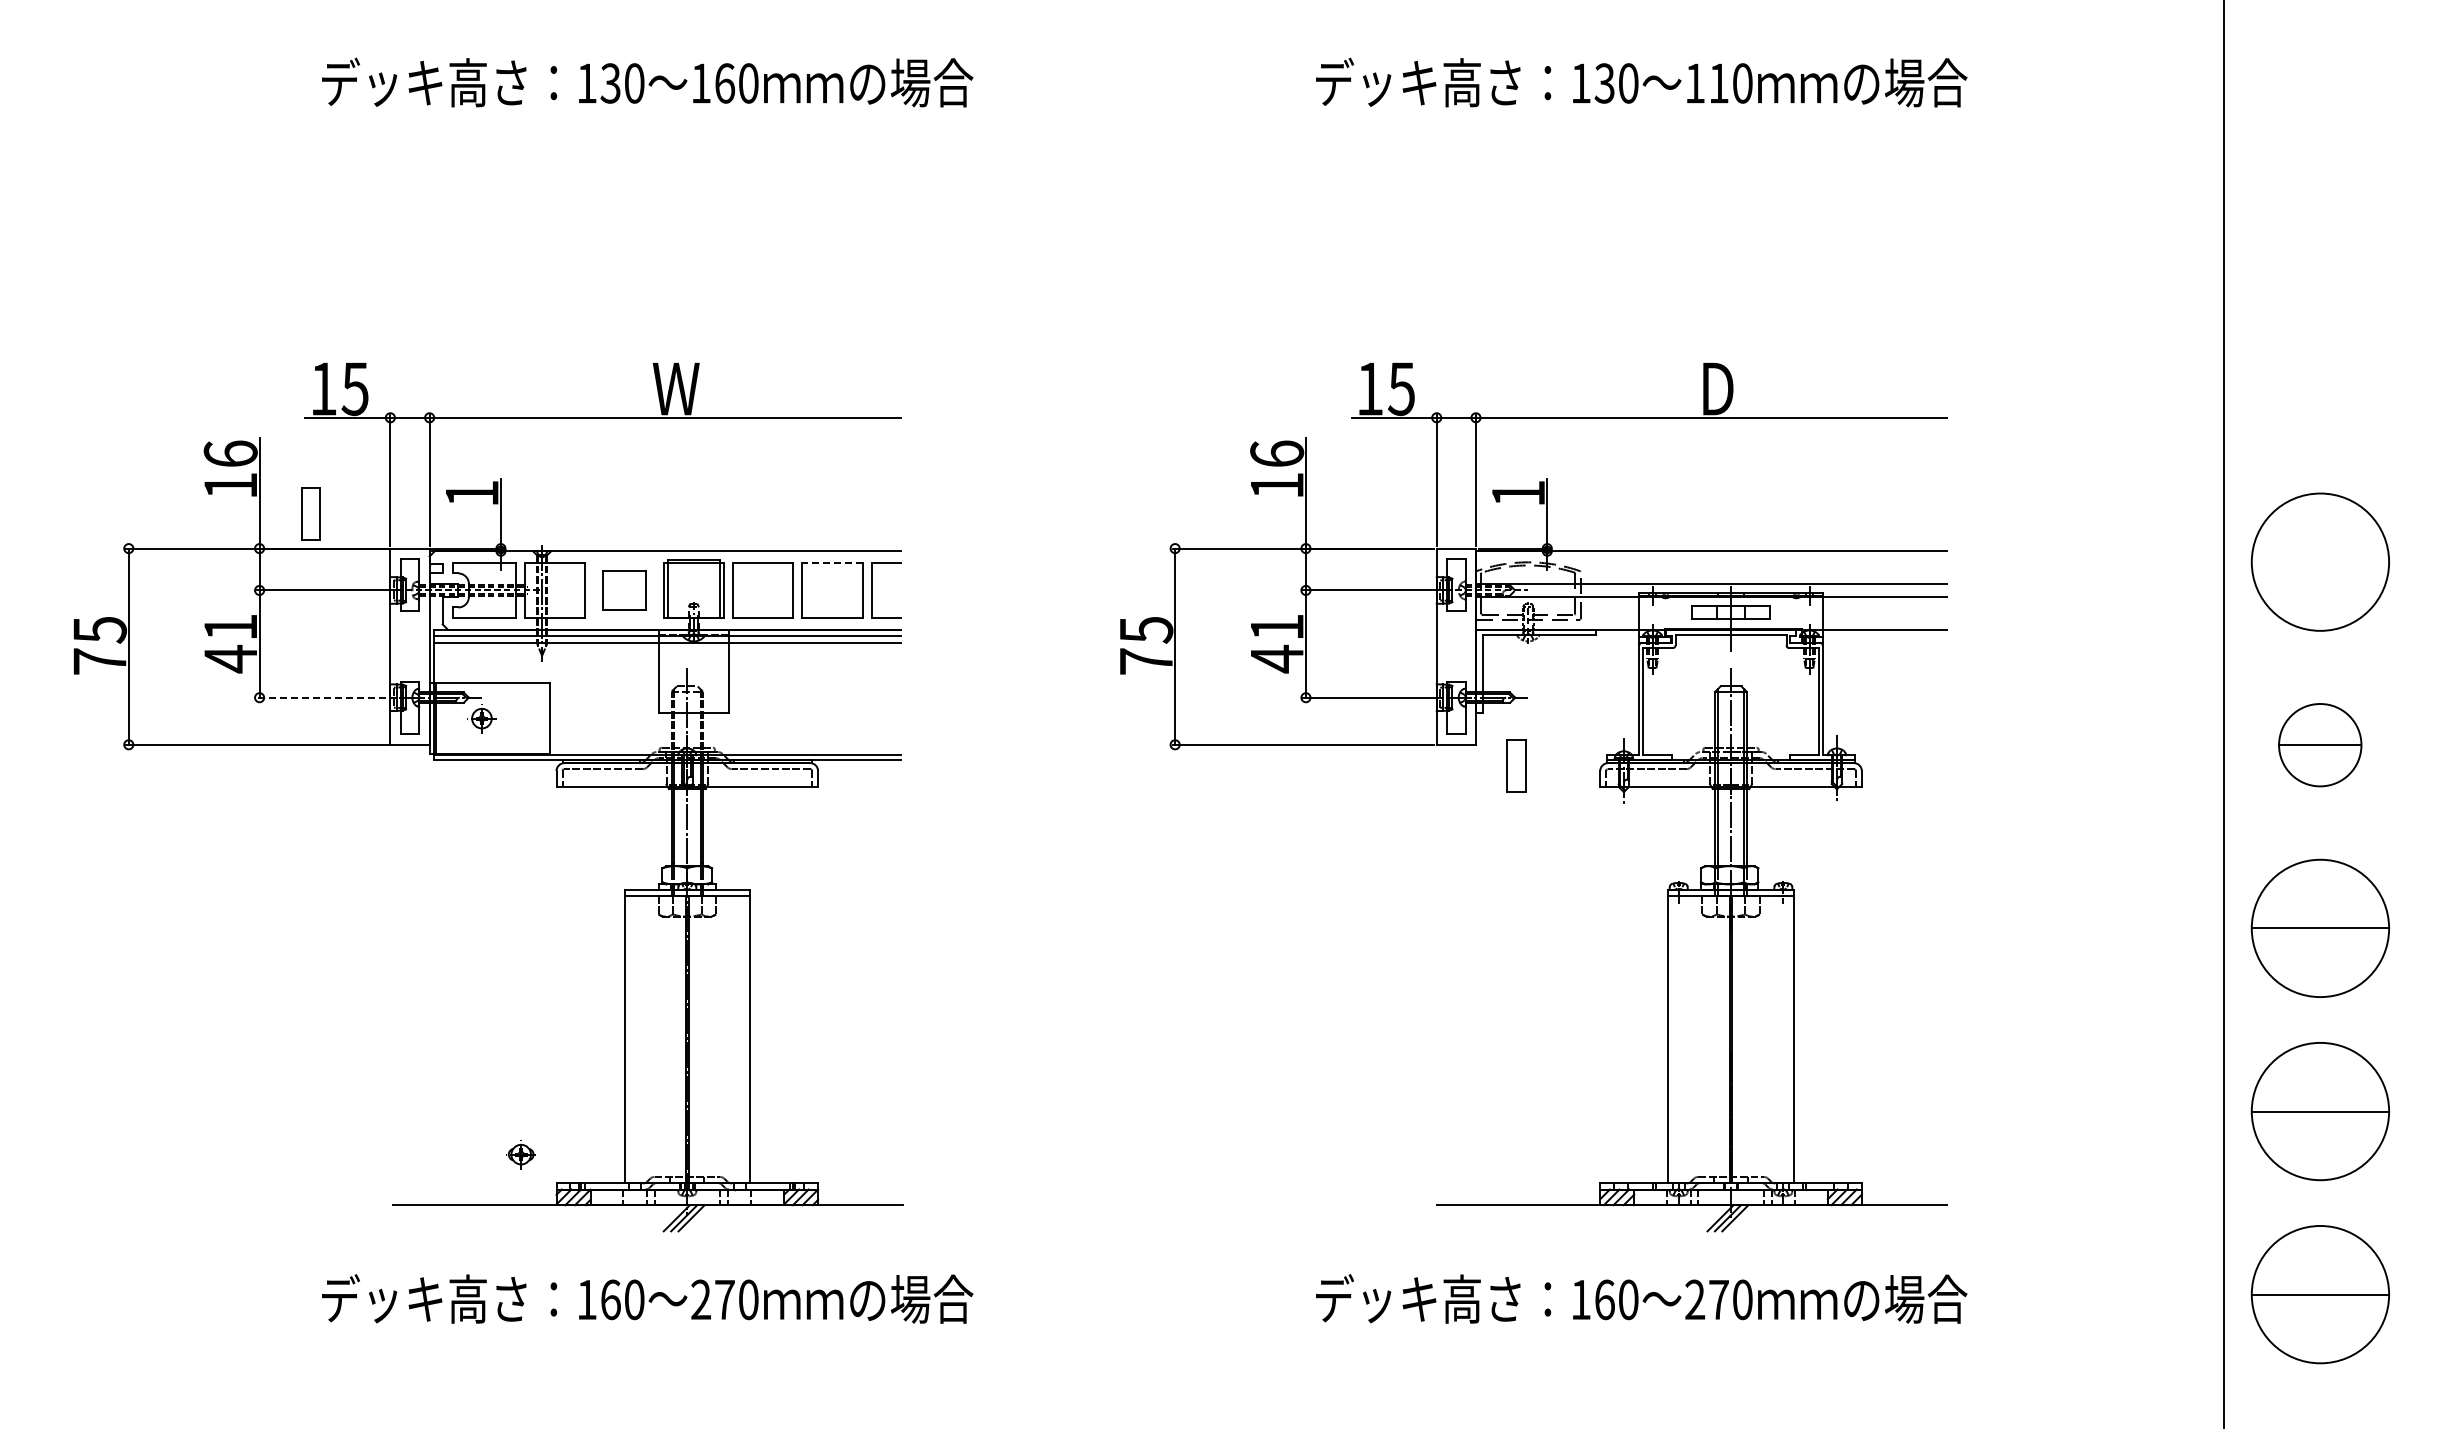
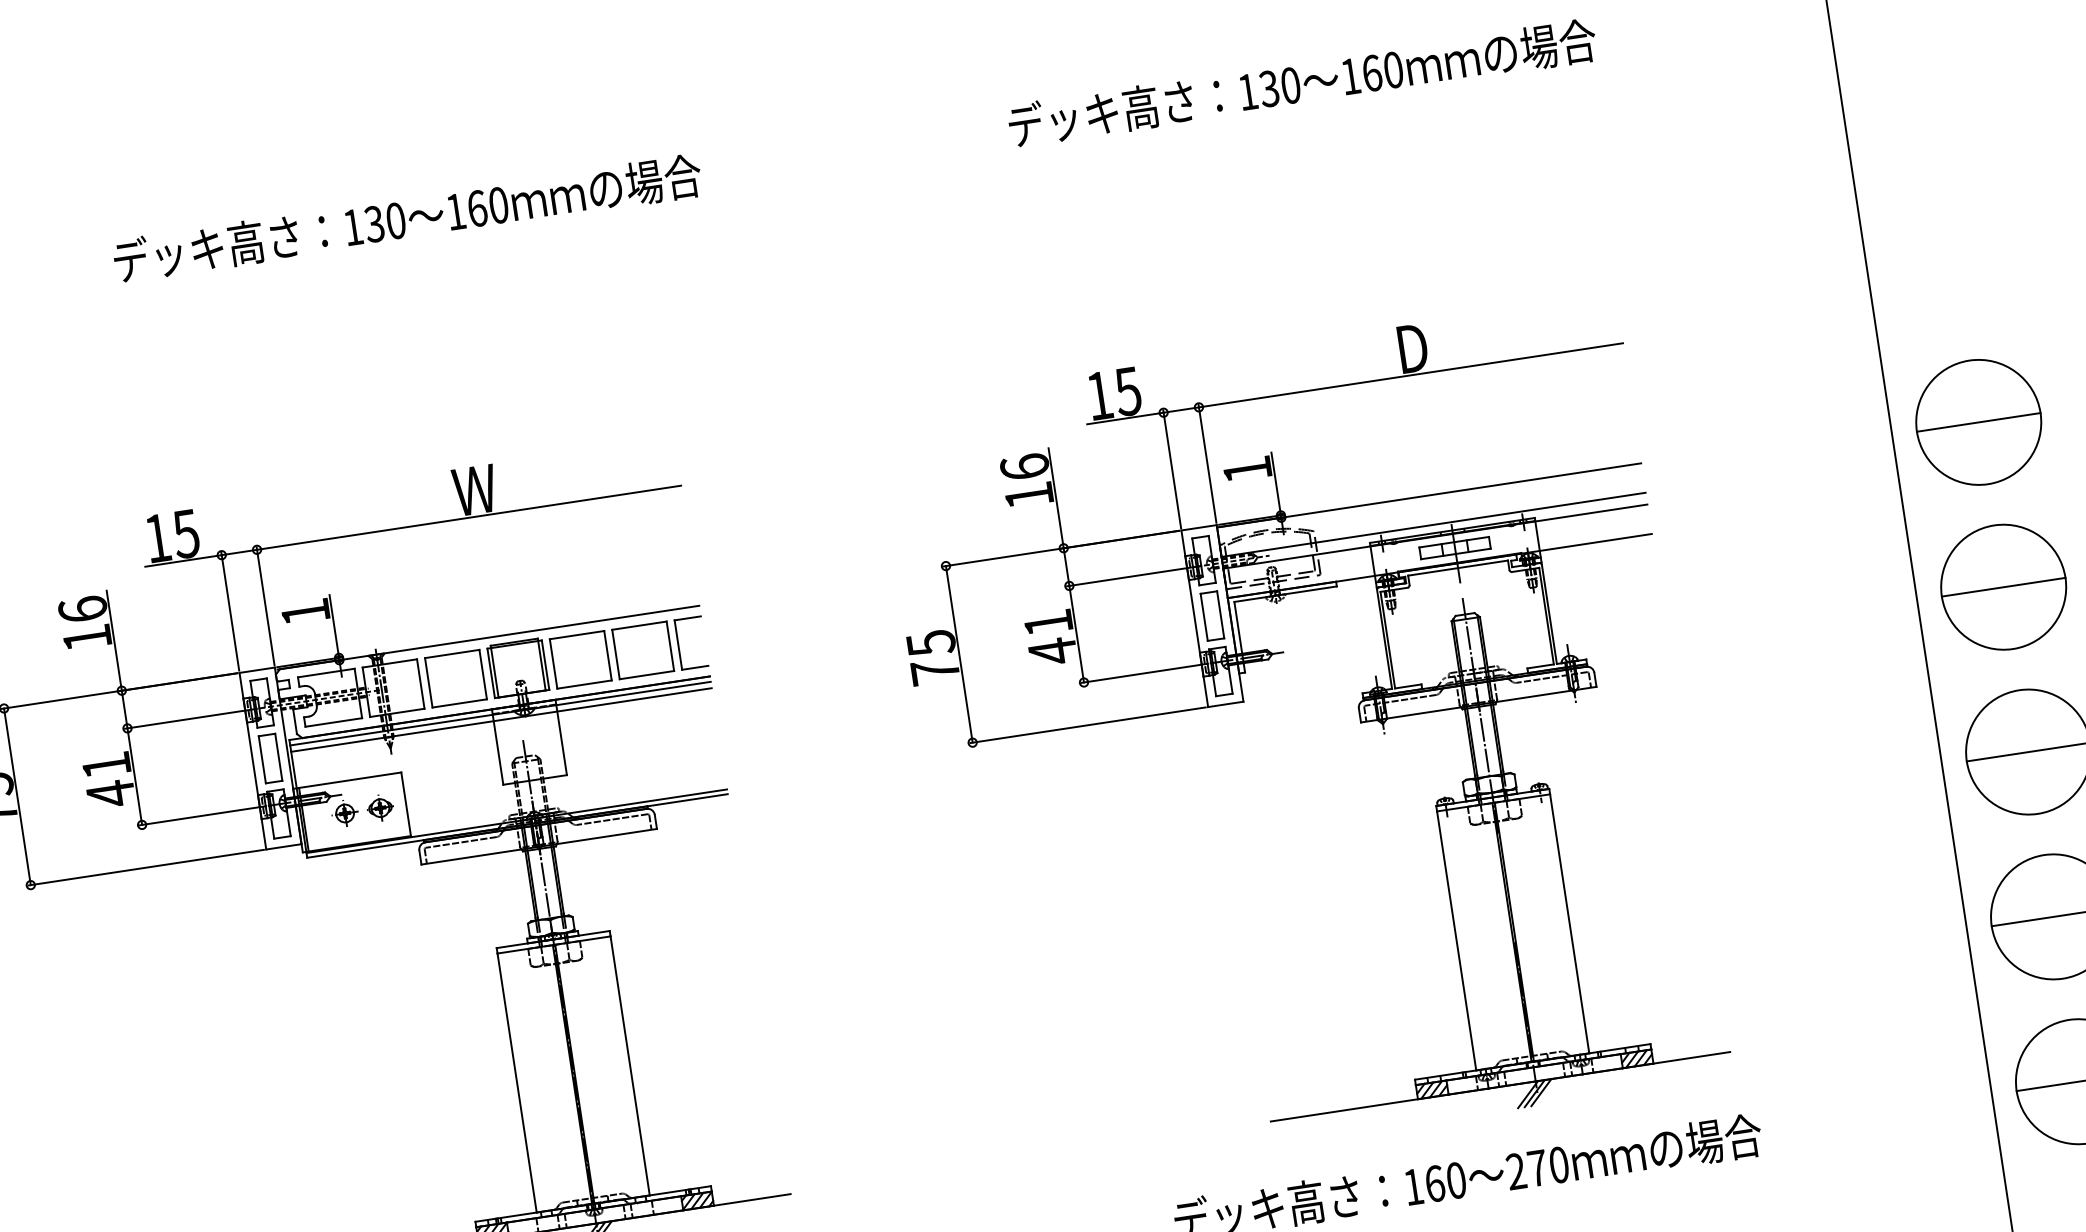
text: (1719, 83) -> (1372, 73), 110 -> 160
part: (310, 513) -> (270, 758), moved
line: (2320, 562) -> (1978, 422), added
line: (831, 563) -> (638, 626), dashed -> solid
part: (624, 590) -> (455, 678), size x1.43
line: (326, 697) -> (202, 815), dashed -> solid
part: (2319, 744) -> (2002, 586), size x1.67
part: (1516, 765) -> (1212, 615), moved
part: (520, 1154) -> (379, 808), moved

